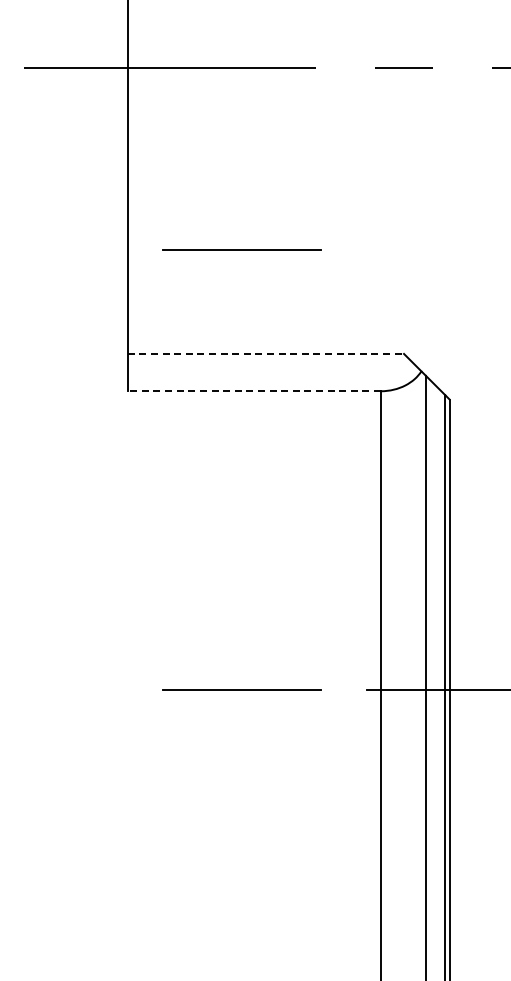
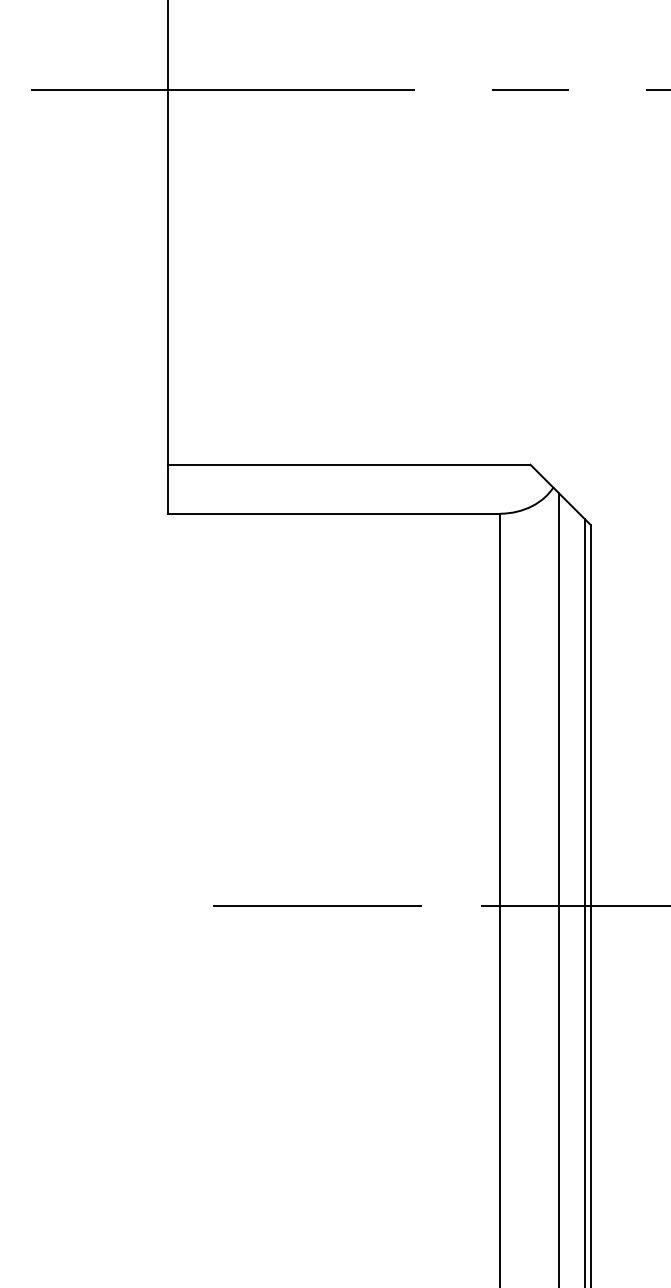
line: (241, 249) -> (317, 327), removed
line: (266, 353) -> (349, 464), dashed -> solid
line: (254, 391) -> (334, 514), dashed -> solid

